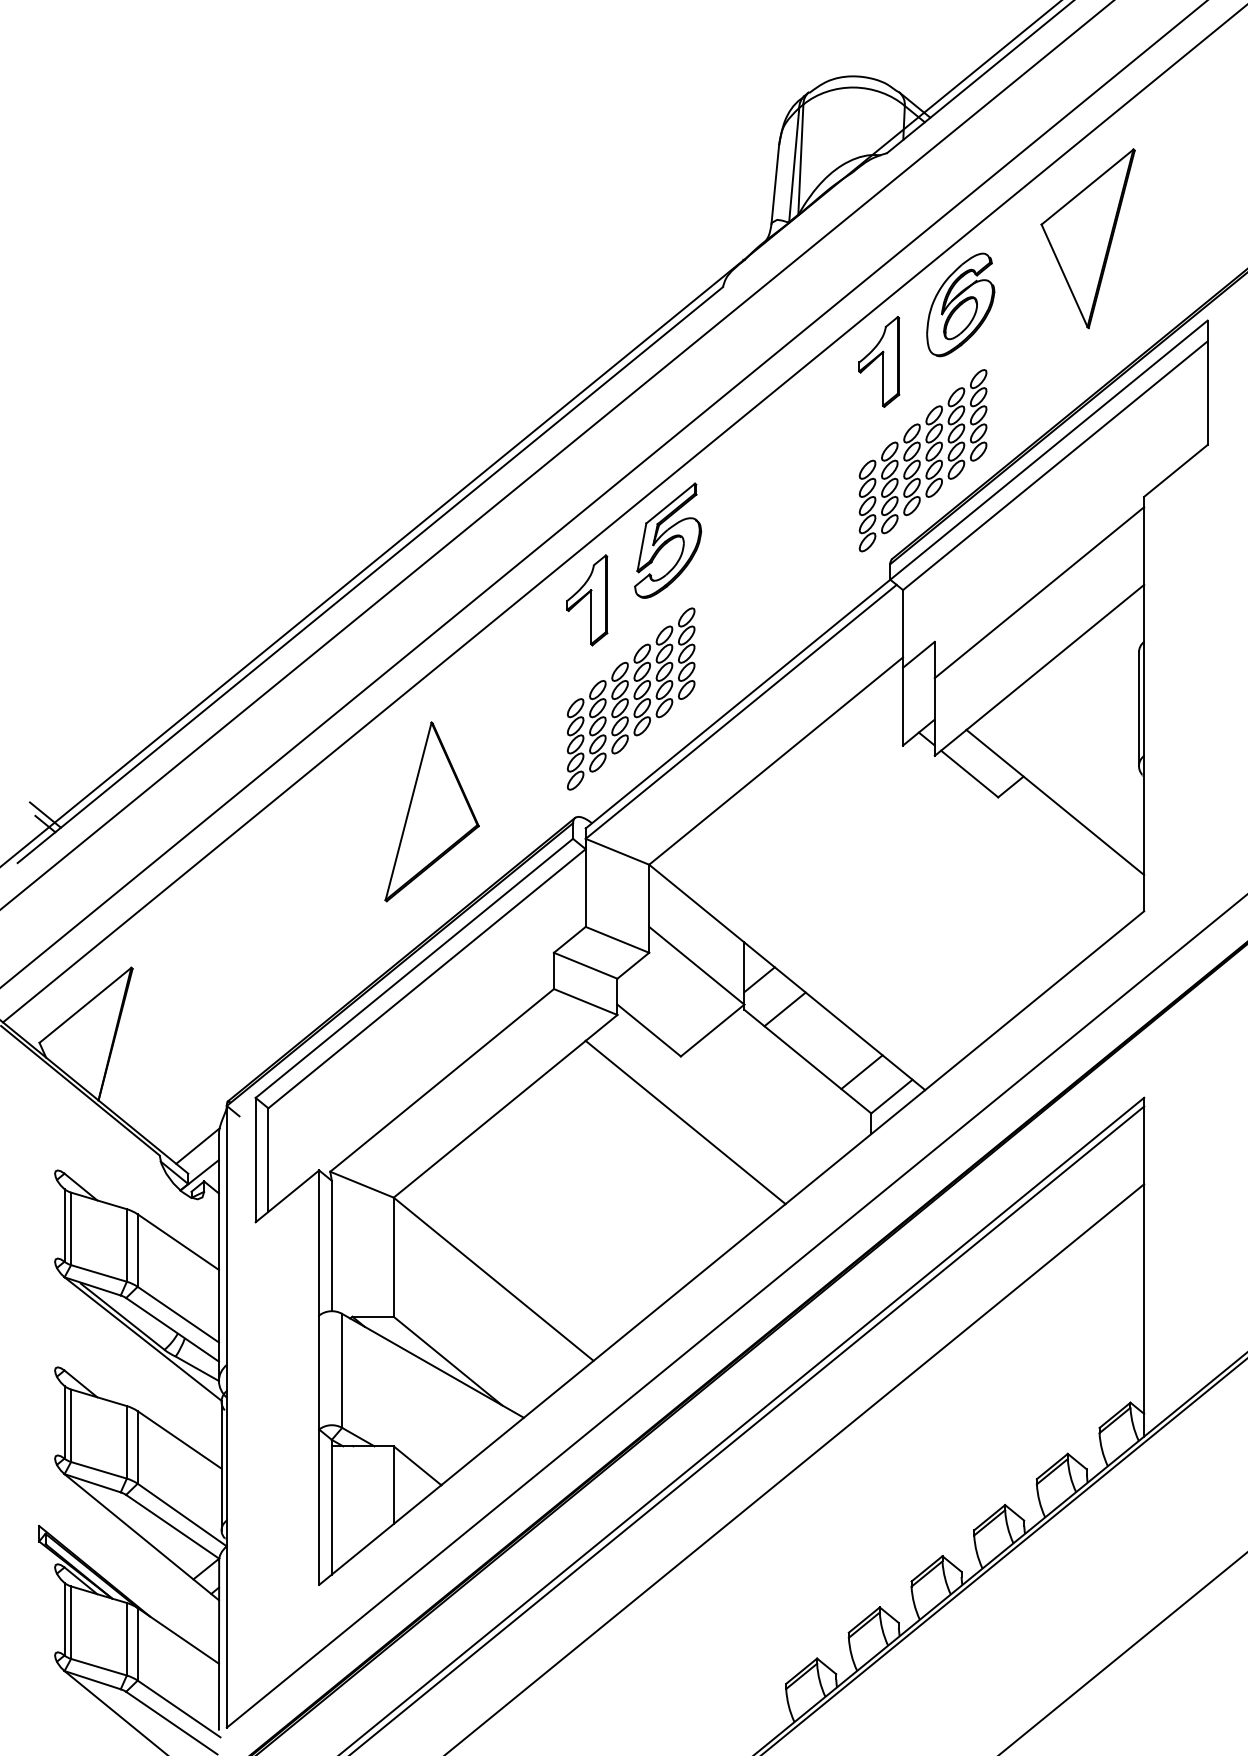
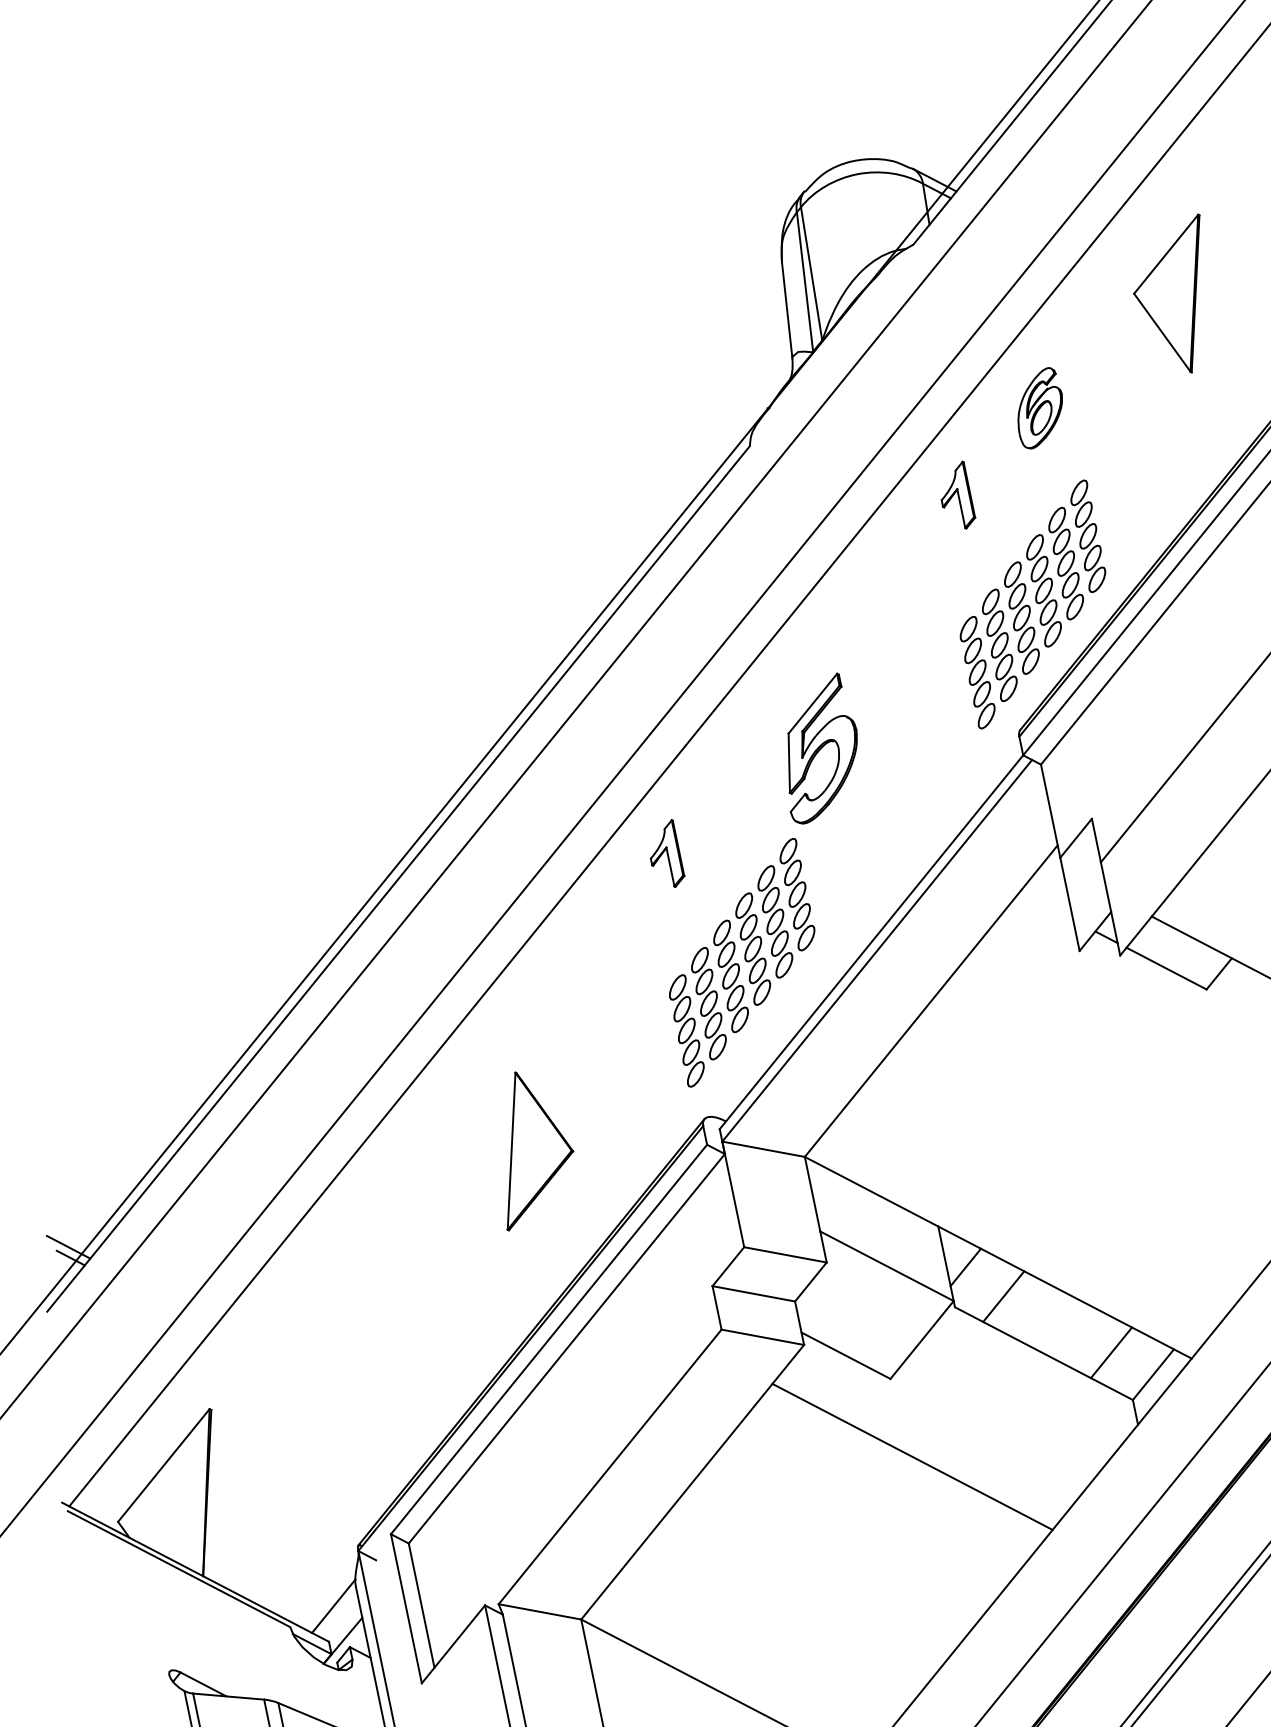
part: (1087, 238) -> (1174, 297), size x0.7
part: (960, 304) -> (1038, 407), size x0.6
part: (879, 361) -> (956, 496), size x0.6
part: (668, 540) -> (819, 748), moved
part: (587, 600) -> (665, 855), size x0.6
part: (431, 811) -> (530, 1147), size x0.7

